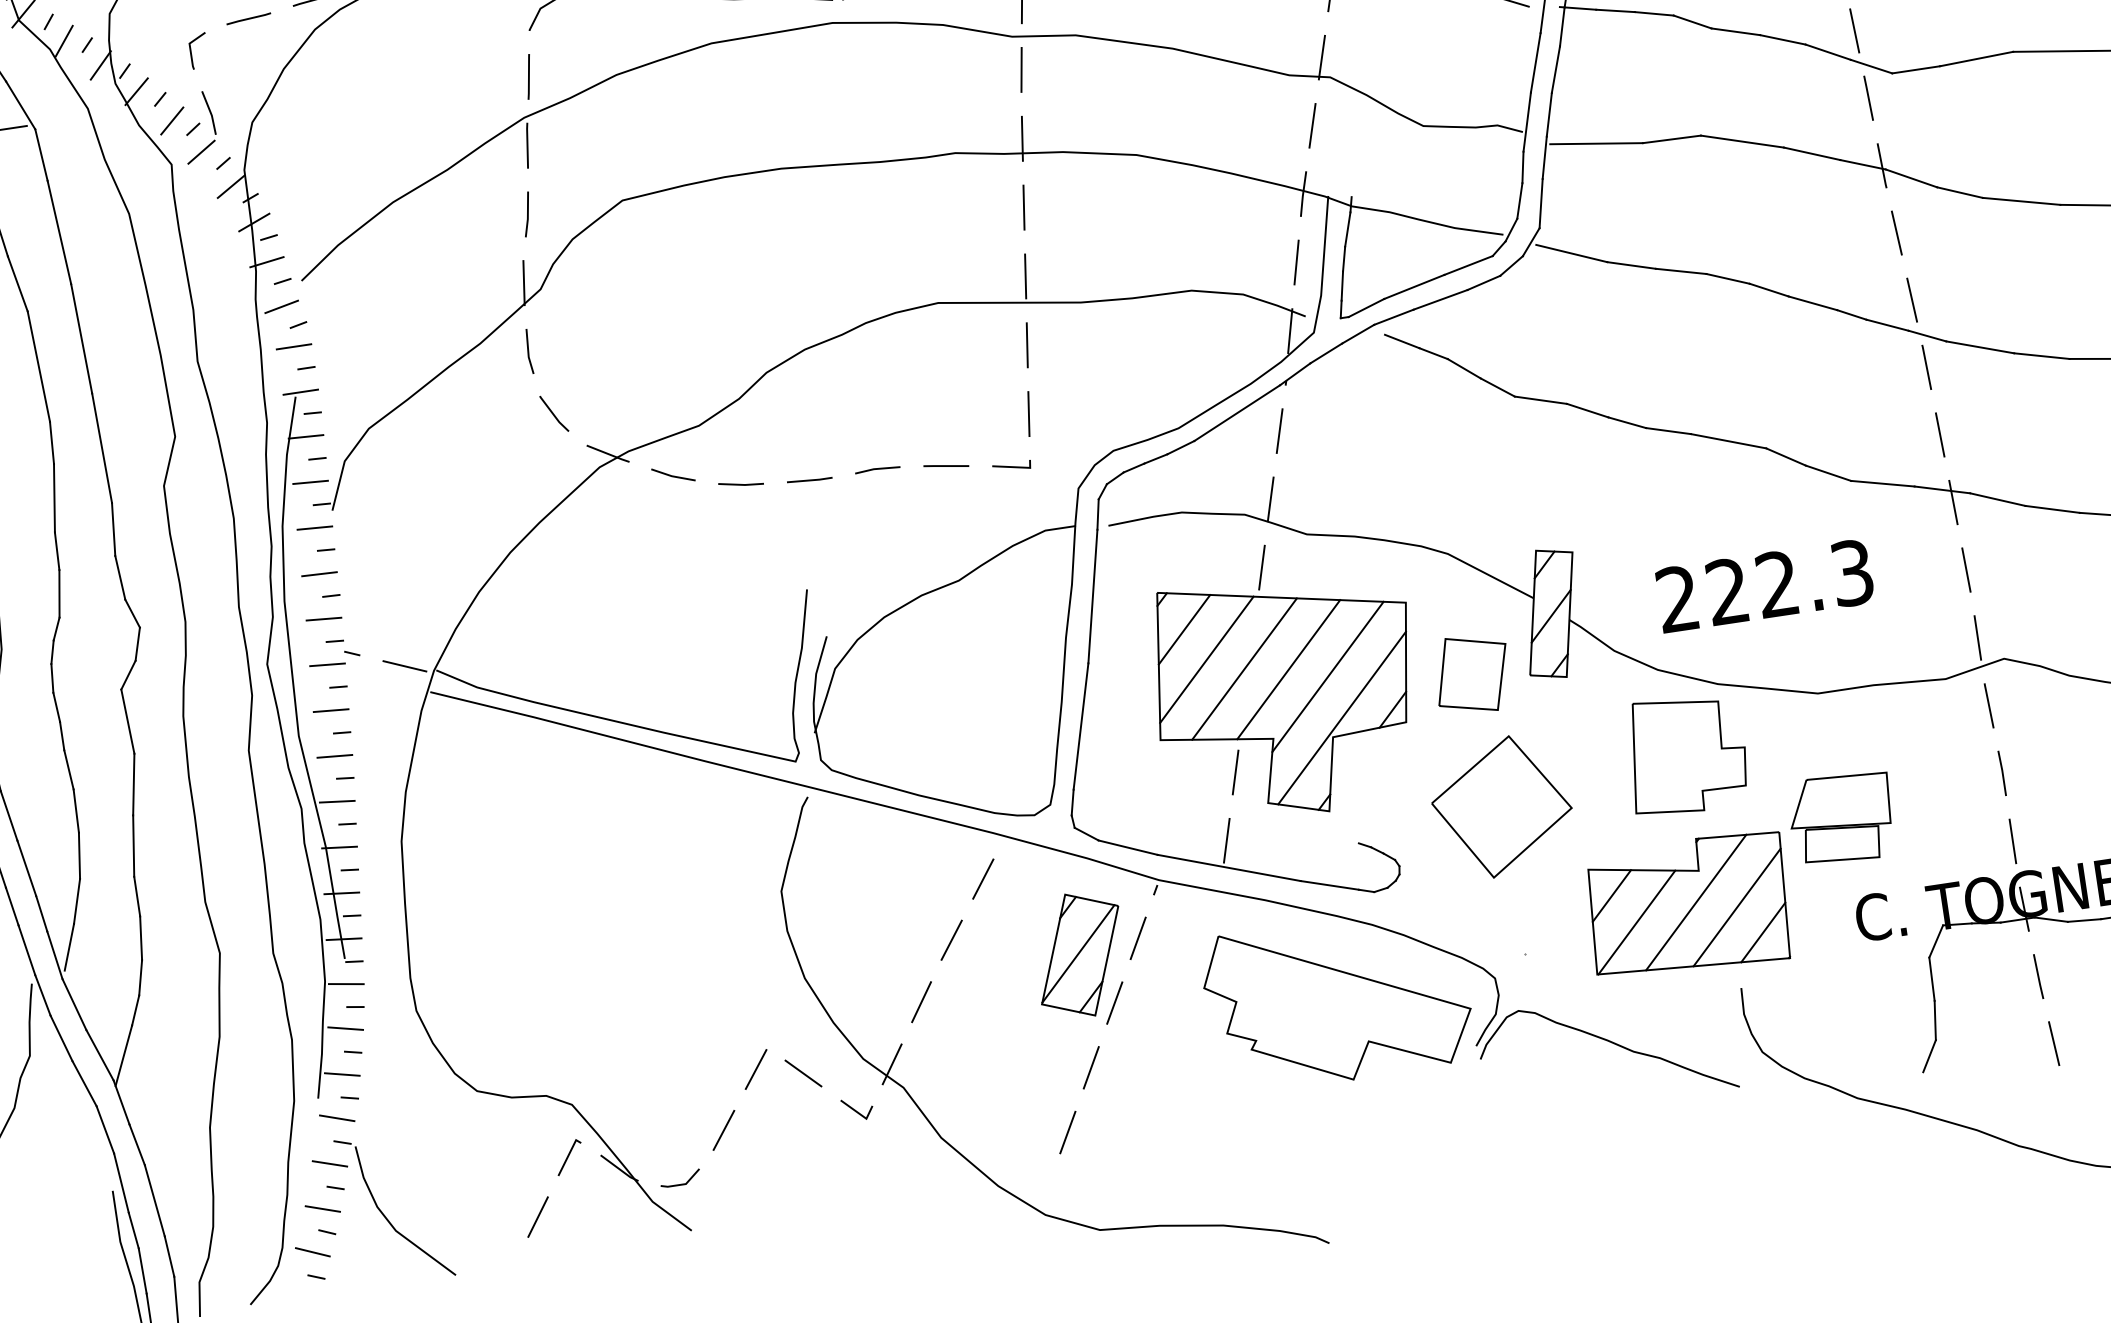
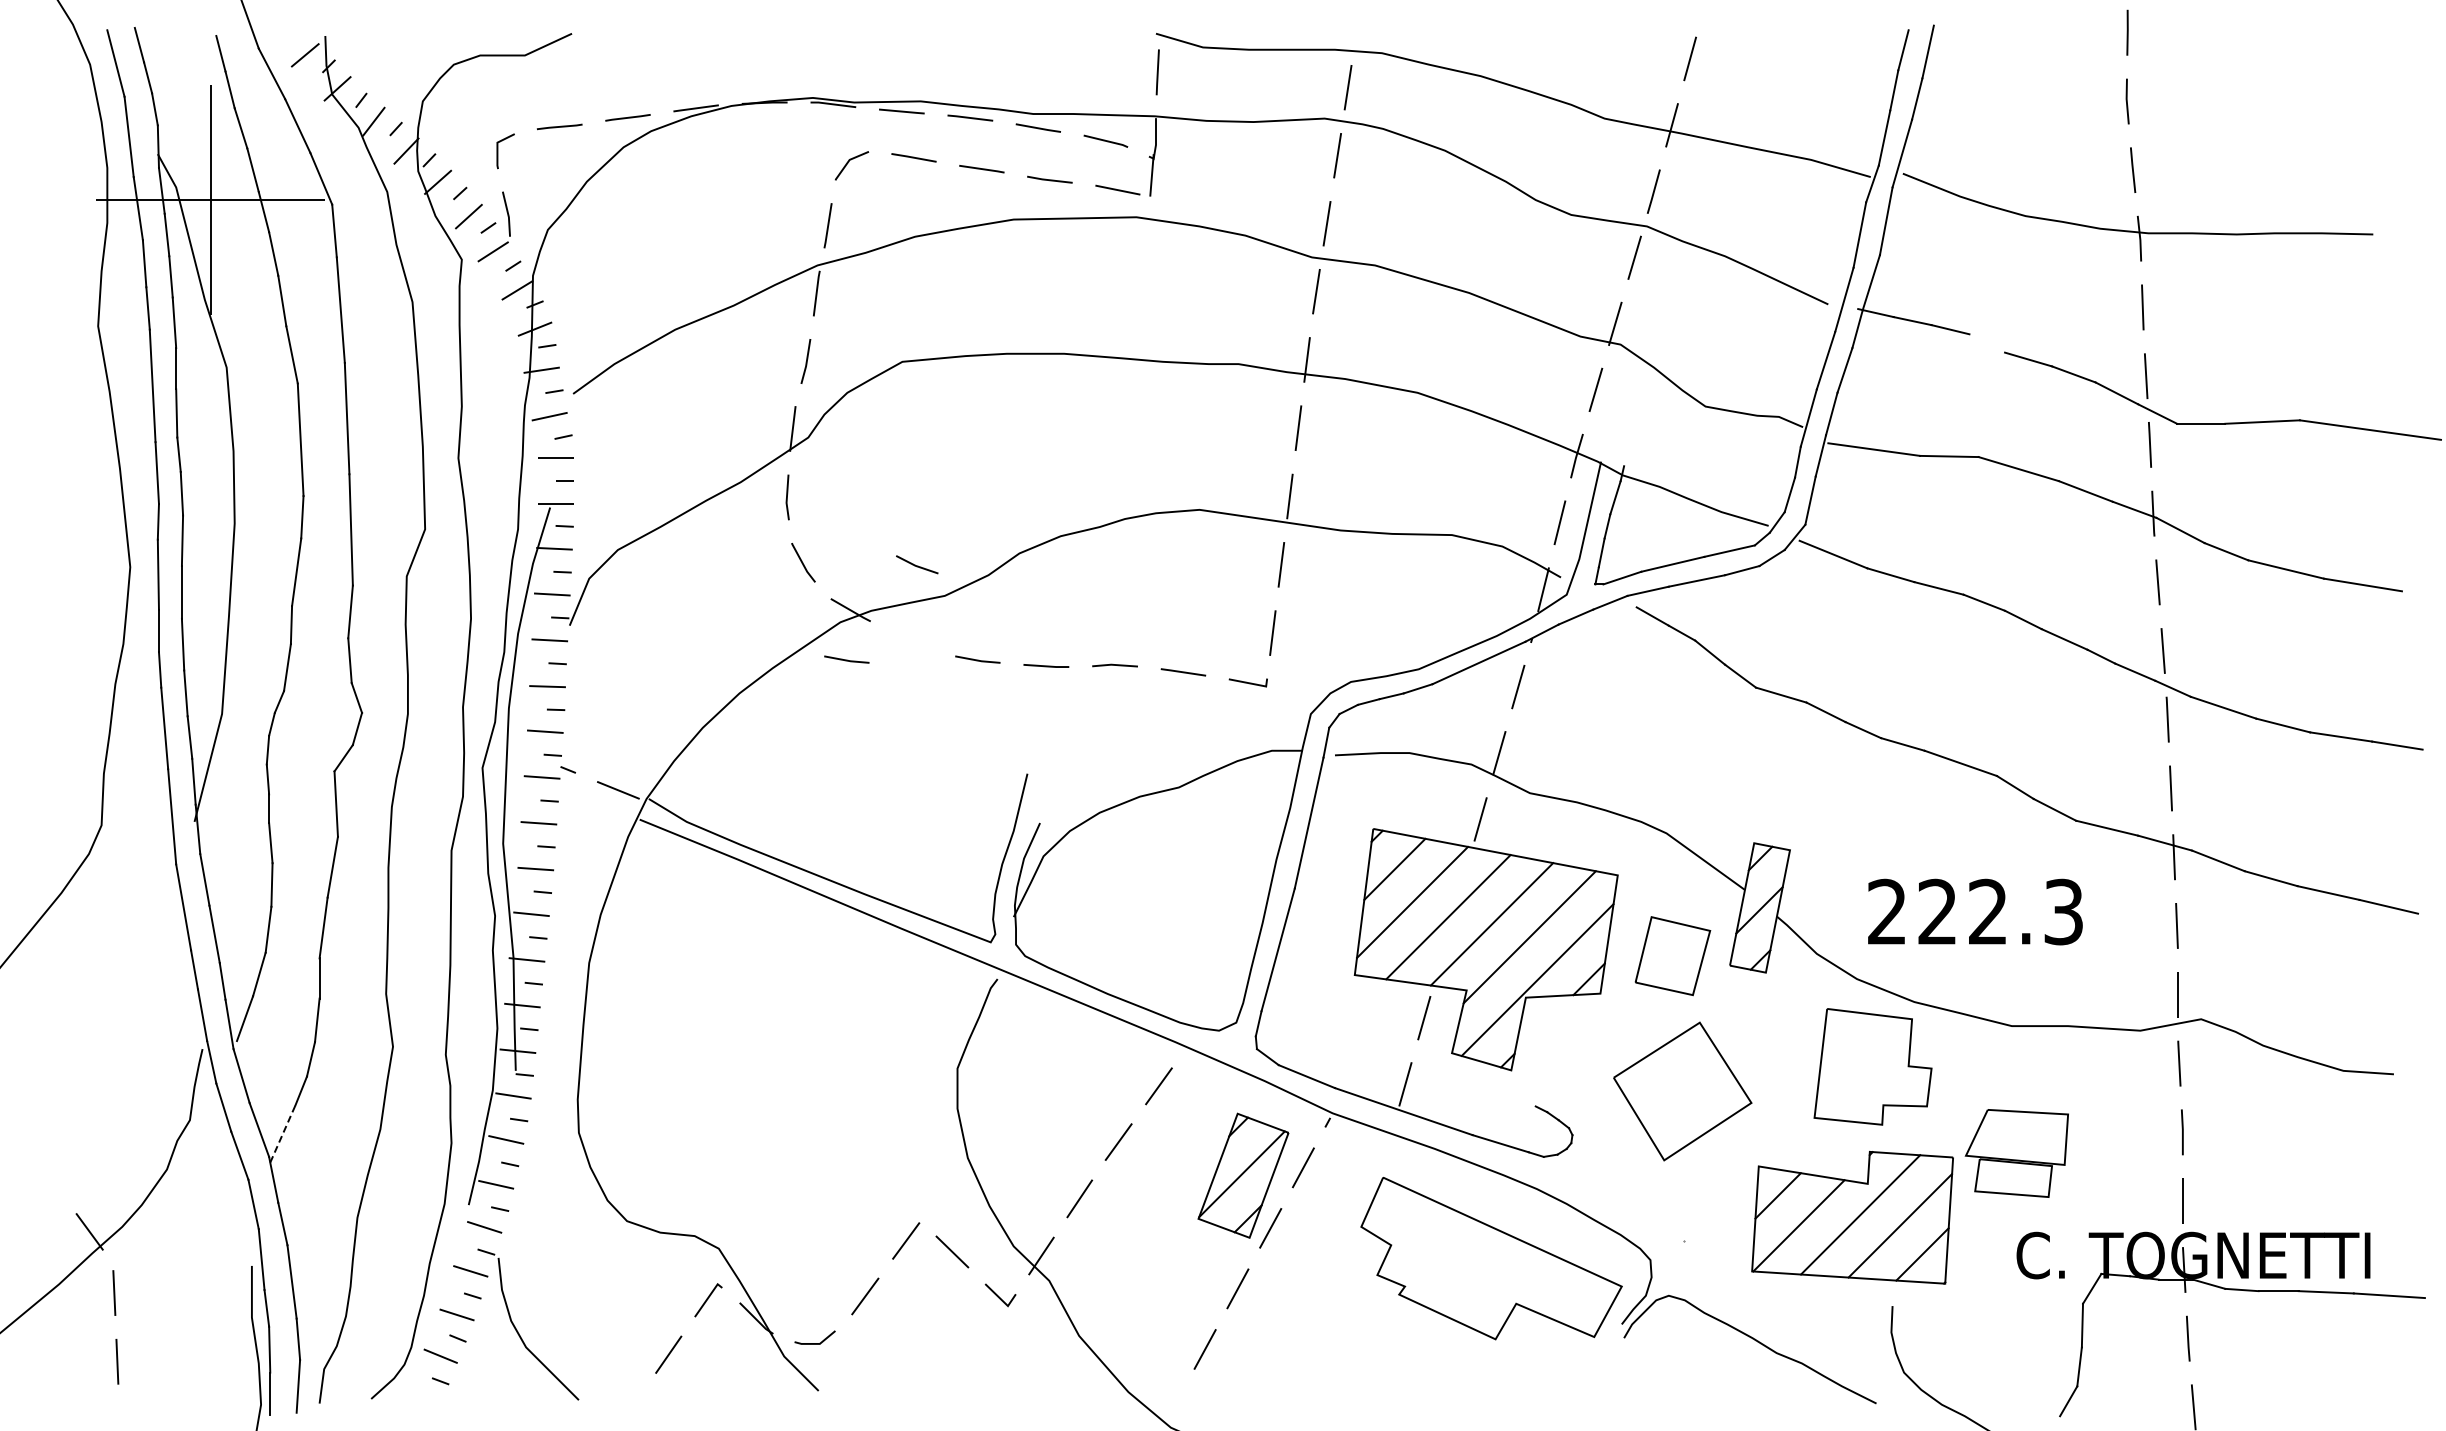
line: (1692, 22) -> (1987, 343), removed
line: (673, 475) -> (917, 565), moved
line: (611, 503) -> (846, 659), added
line: (124, 1055) -> (283, 1133), solid -> dashed

